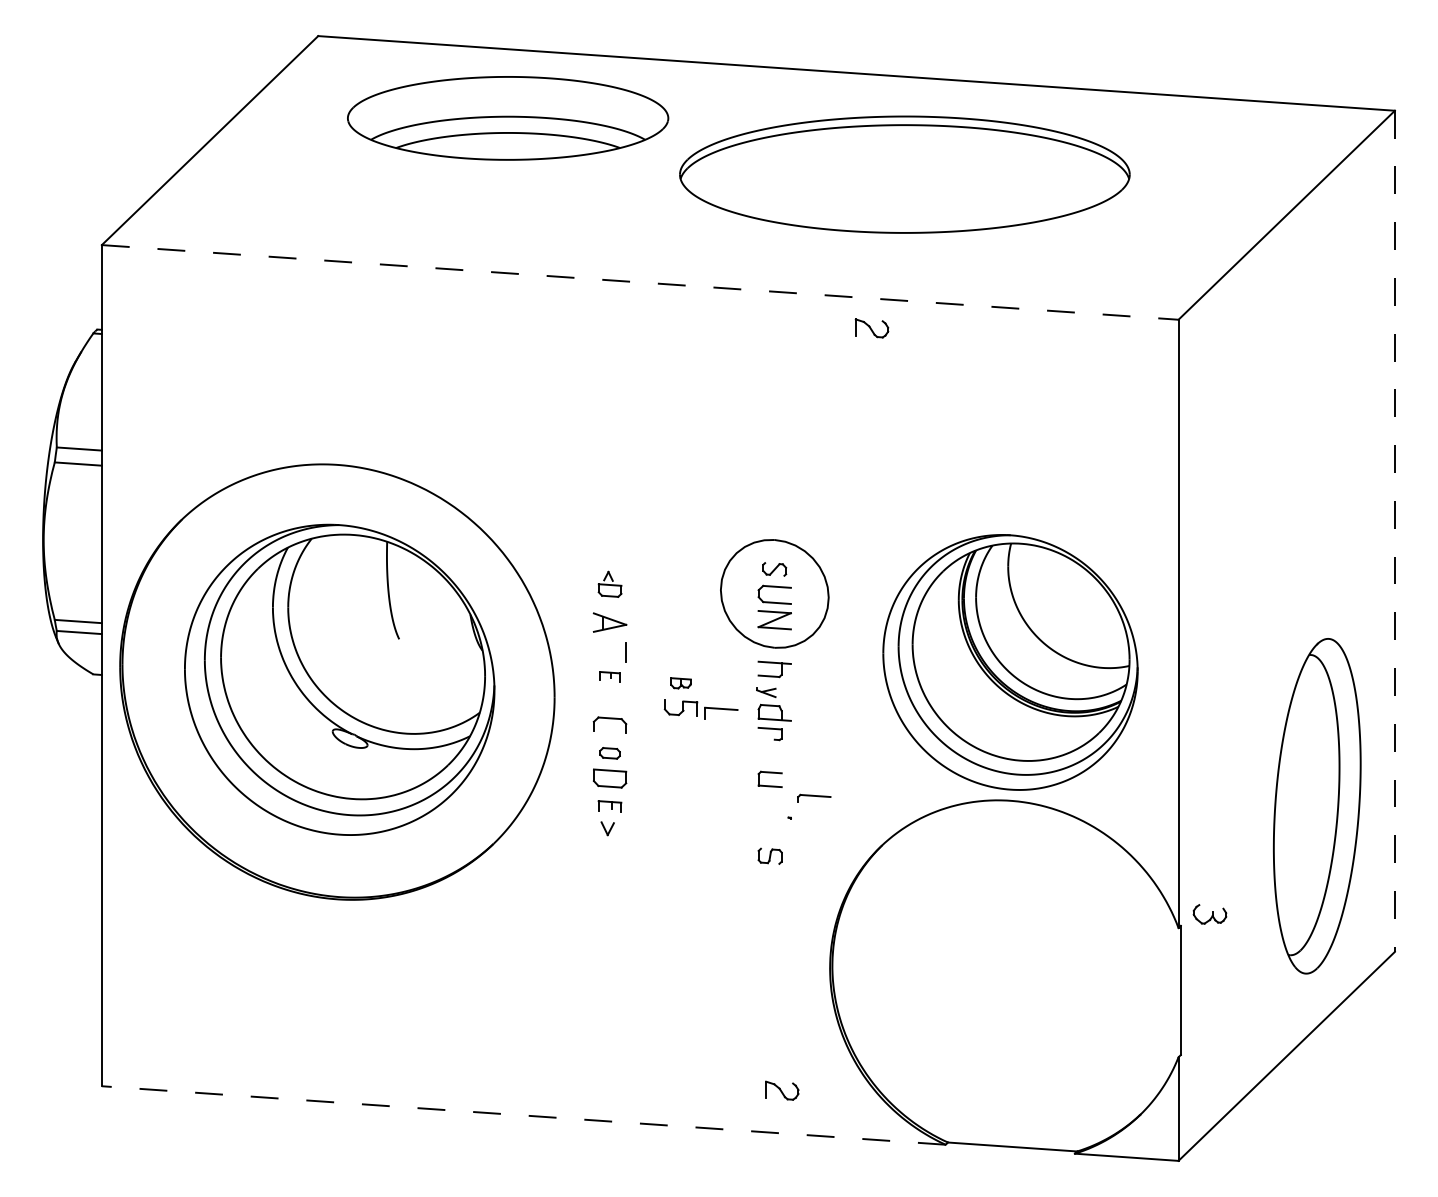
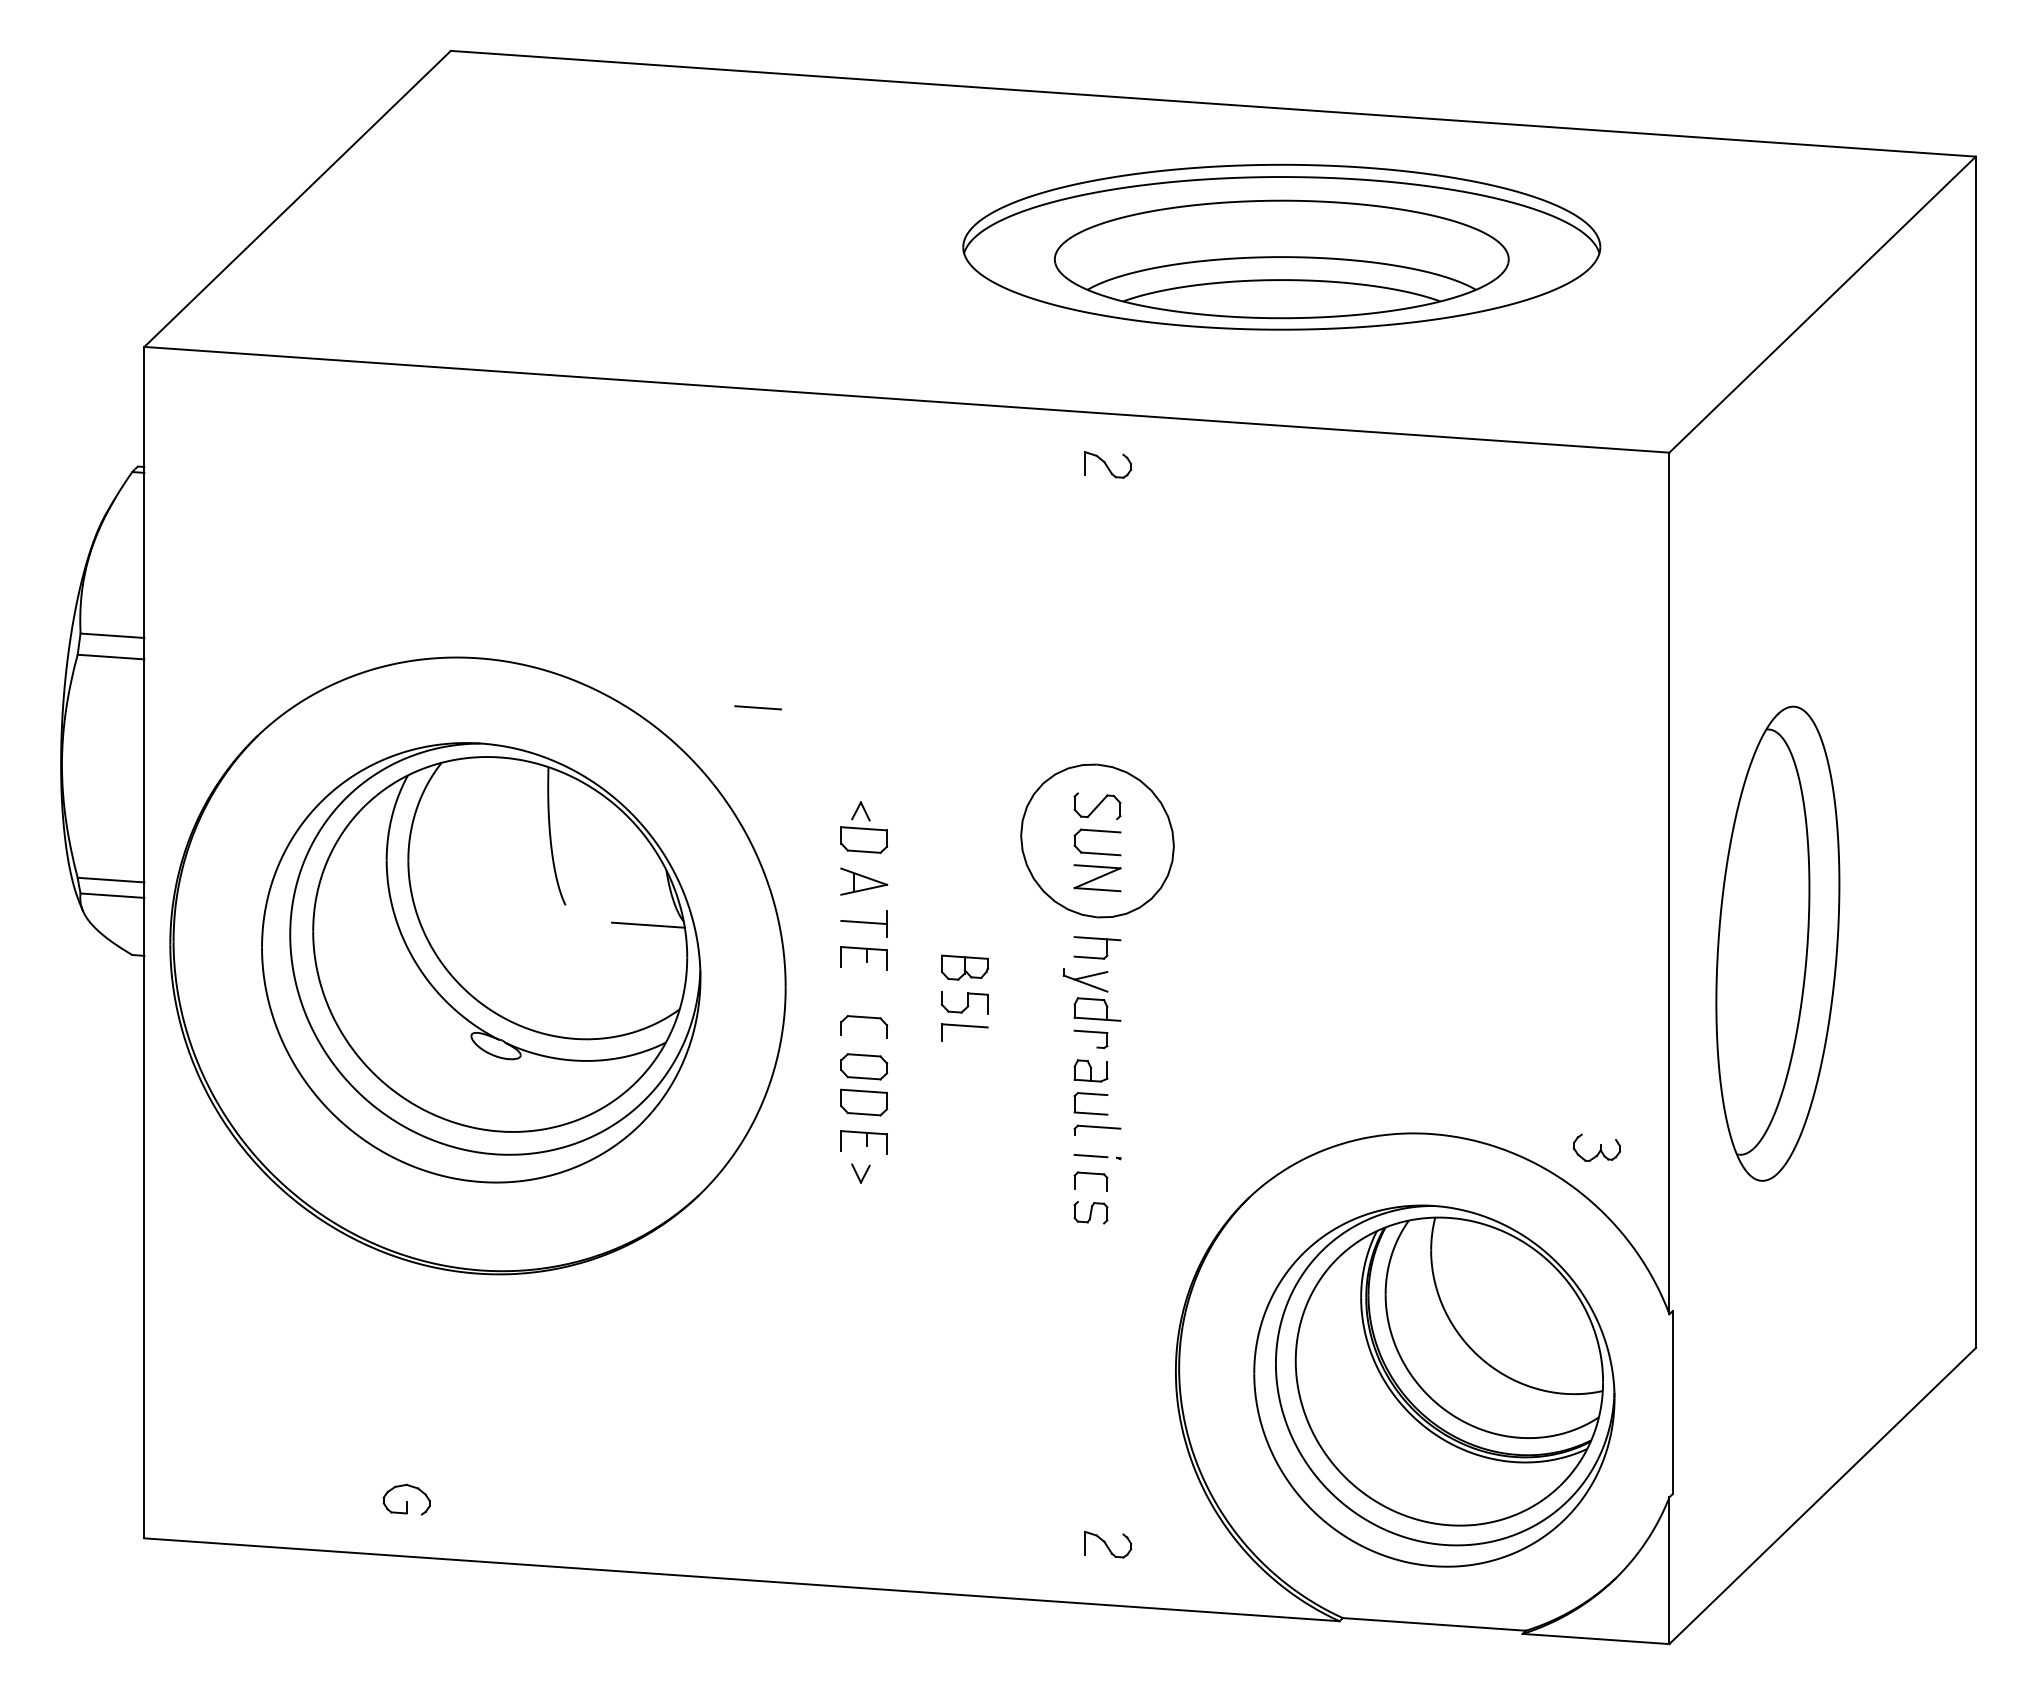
part: (507, 118) -> (1281, 259), moved
line: (640, 282) -> (907, 399), dashed -> solid
part: (872, 328) -> (1108, 464), moved
line: (535, 499) -> (758, 707), added
line: (1394, 531) -> (1975, 752), dashed -> solid
part: (774, 569) -> (1097, 806), size x1.43
part: (610, 584) -> (864, 827), size x1.43
line: (610, 651) -> (864, 922), added
line: (457, 652) -> (647, 924), added
part: (1010, 662) -> (1434, 1385), moved
part: (609, 676) -> (863, 958), size x1.67
part: (680, 683) -> (964, 967), size x1.67
part: (766, 692) -> (1085, 980), size x1.67
part: (721, 713) -> (964, 1032), moved
part: (610, 753) -> (864, 1066), size x1.67
part: (769, 755) -> (1090, 1070), added
part: (814, 797) -> (1097, 1129), moved
part: (609, 806) -> (863, 1142), size x1.43
part: (1316, 806) -> (1777, 943), moved
line: (769, 815) -> (1090, 1155), added
part: (769, 829) -> (1090, 1174), added
part: (1209, 914) -> (1596, 1147), moved
part: (286, 1058) -> (406, 1499), added
line: (523, 1115) -> (741, 1579), dashed -> solid

